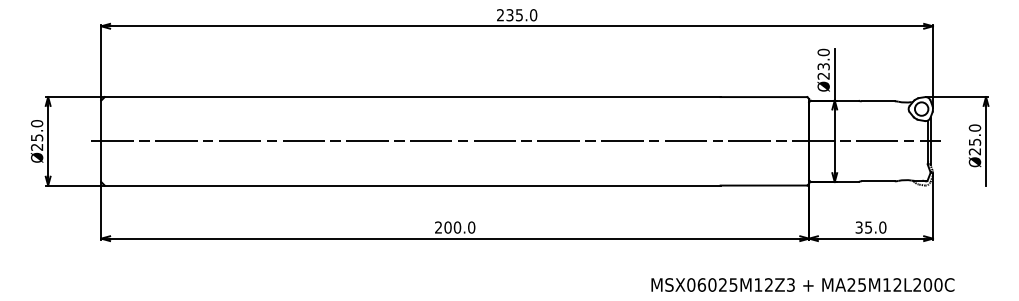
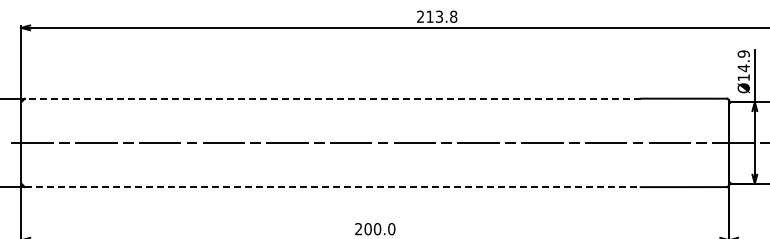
text: (521, 15) -> (441, 17), 235.0 -> 213.8
text: (823, 64) -> (743, 66), Ø23.0 -> Ø14.9
line: (412, 97) -> (332, 99), solid -> dashed
line: (412, 185) -> (332, 187), solid -> dashed

